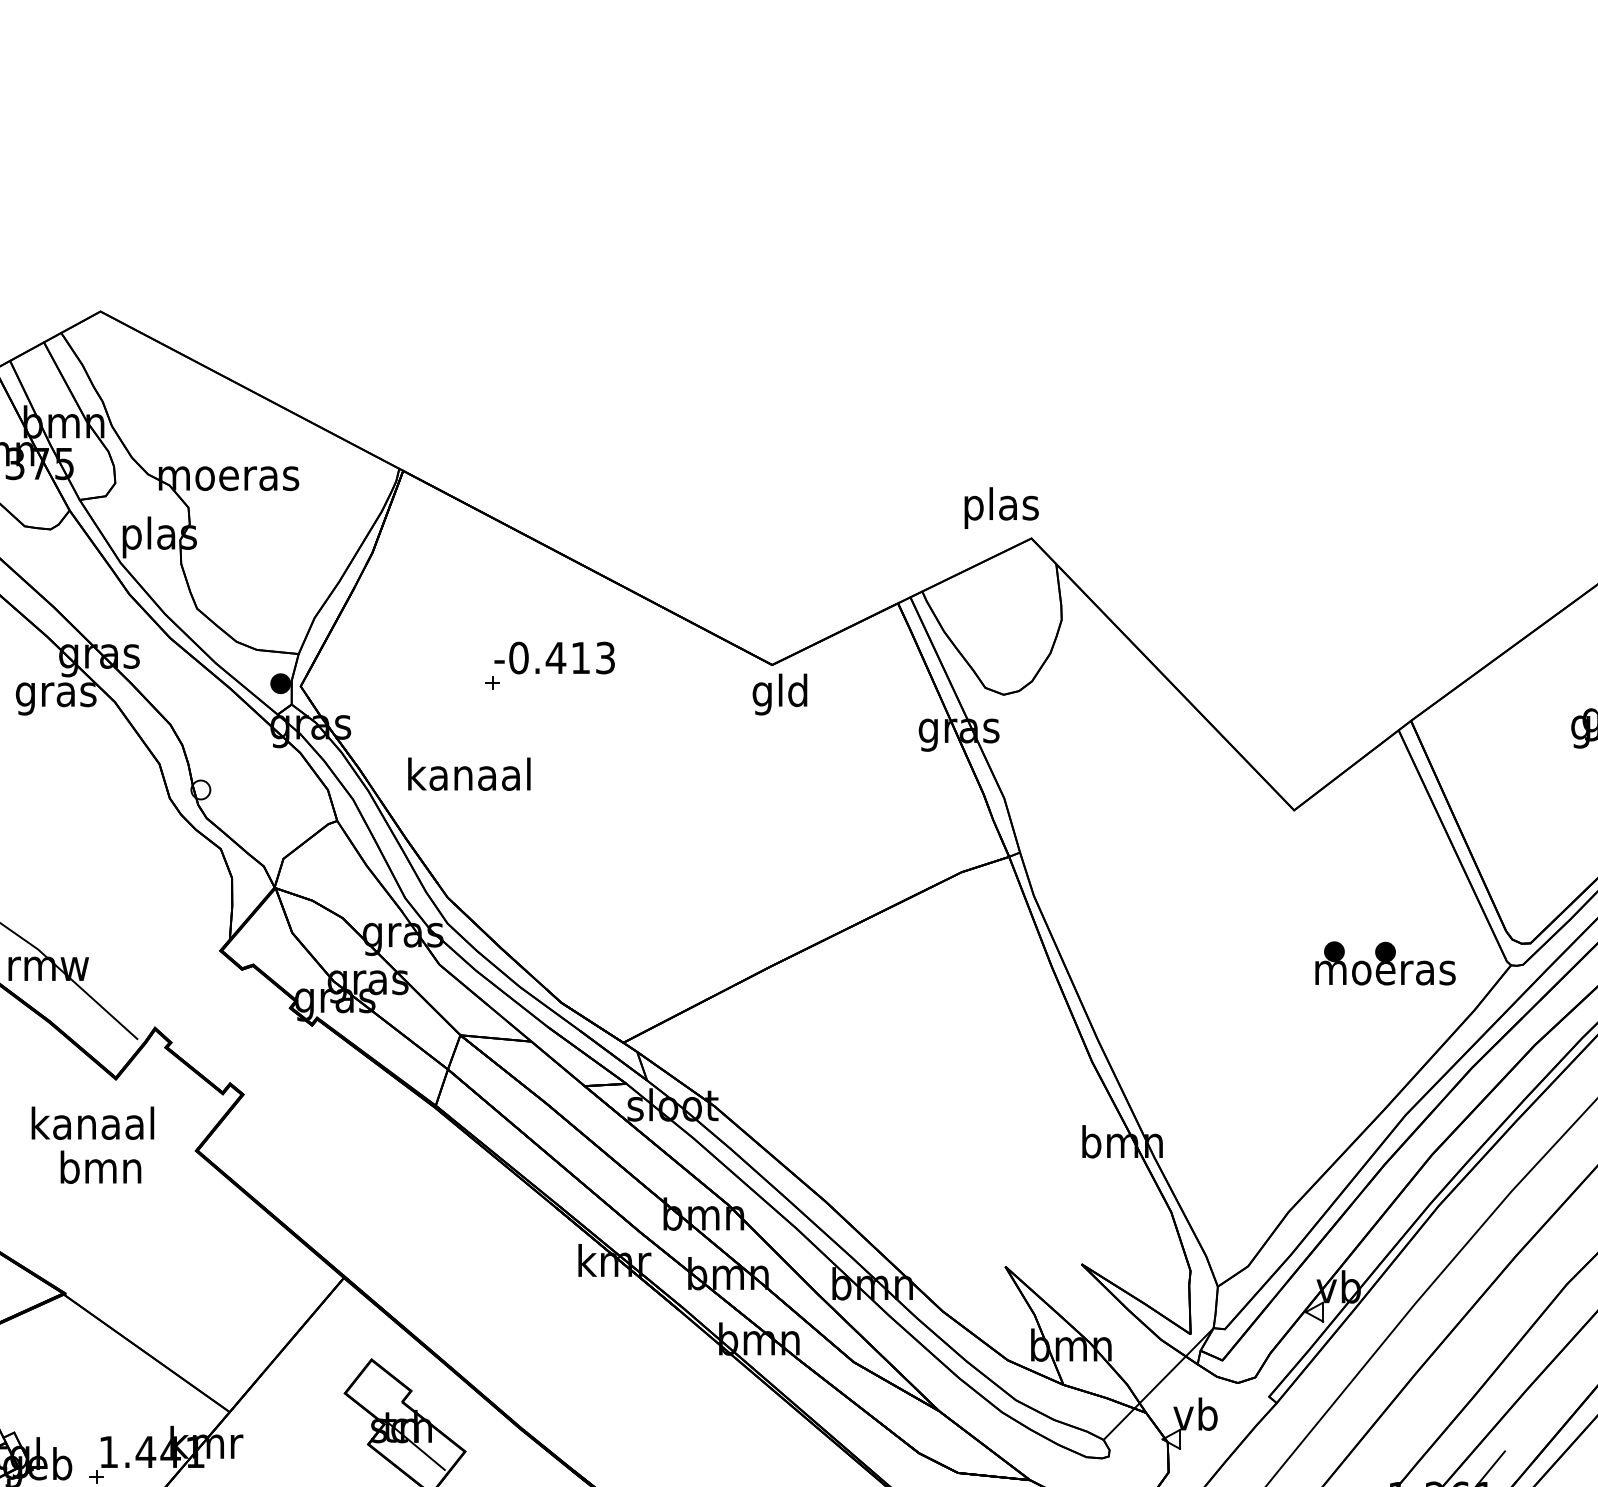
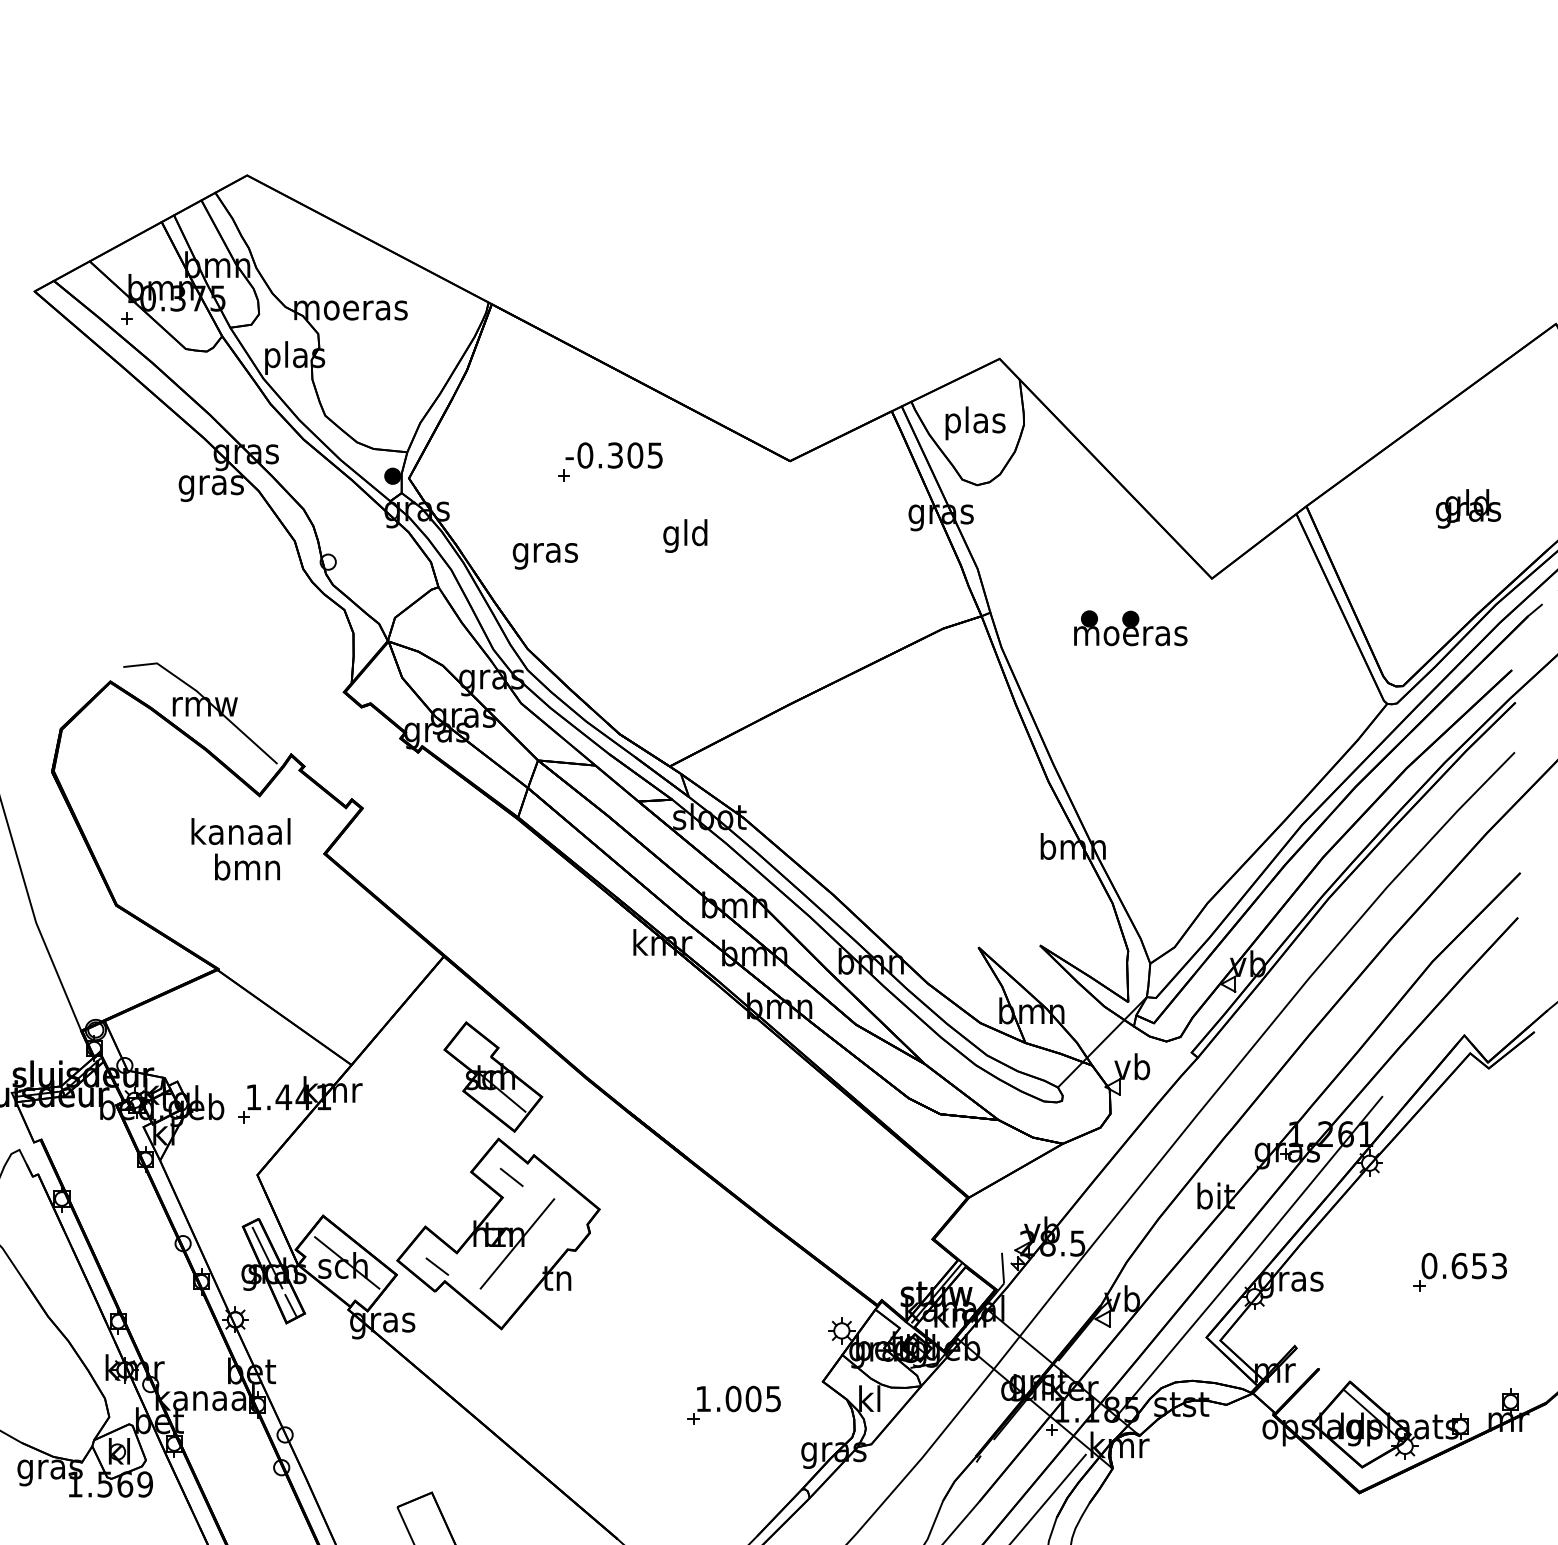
text: (1001, 508) -> (975, 423), moved
text: (579, 658) -> (634, 455), -0.413 -> -0.305
text: (780, 693) -> (685, 535), moved
text: (468, 778) -> (544, 552), kanaal -> gras
part: (1385, 963) -> (1130, 628), moved

